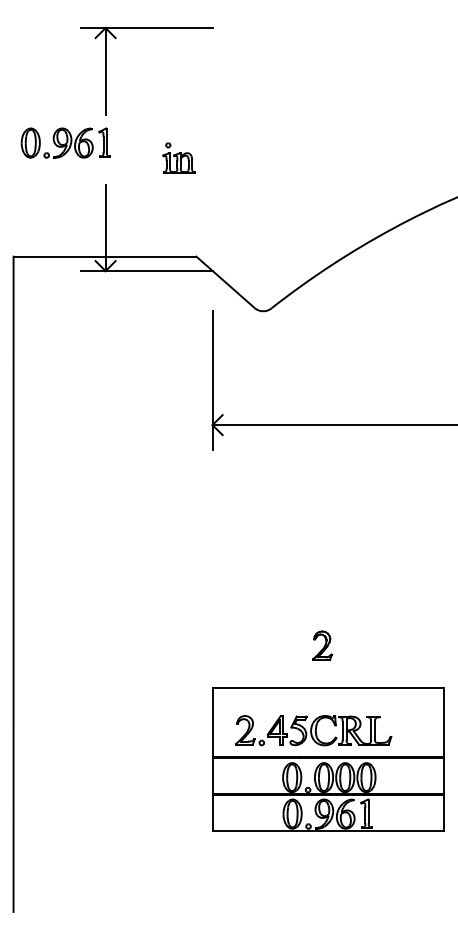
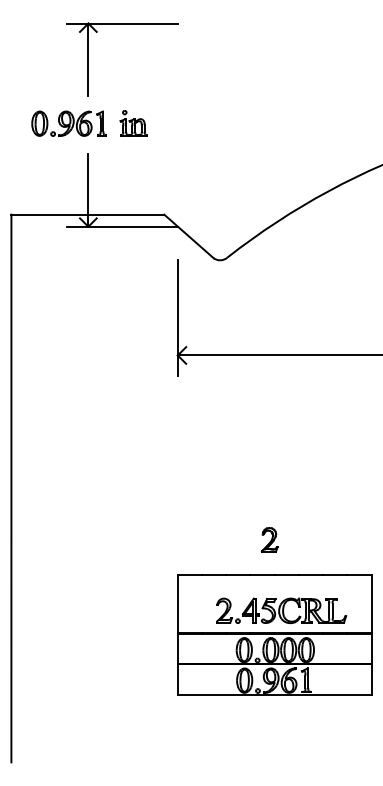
part: (65, 142) -> (68, 123), moved
part: (178, 158) -> (133, 123), moved
part: (313, 730) -> (281, 610), moved

